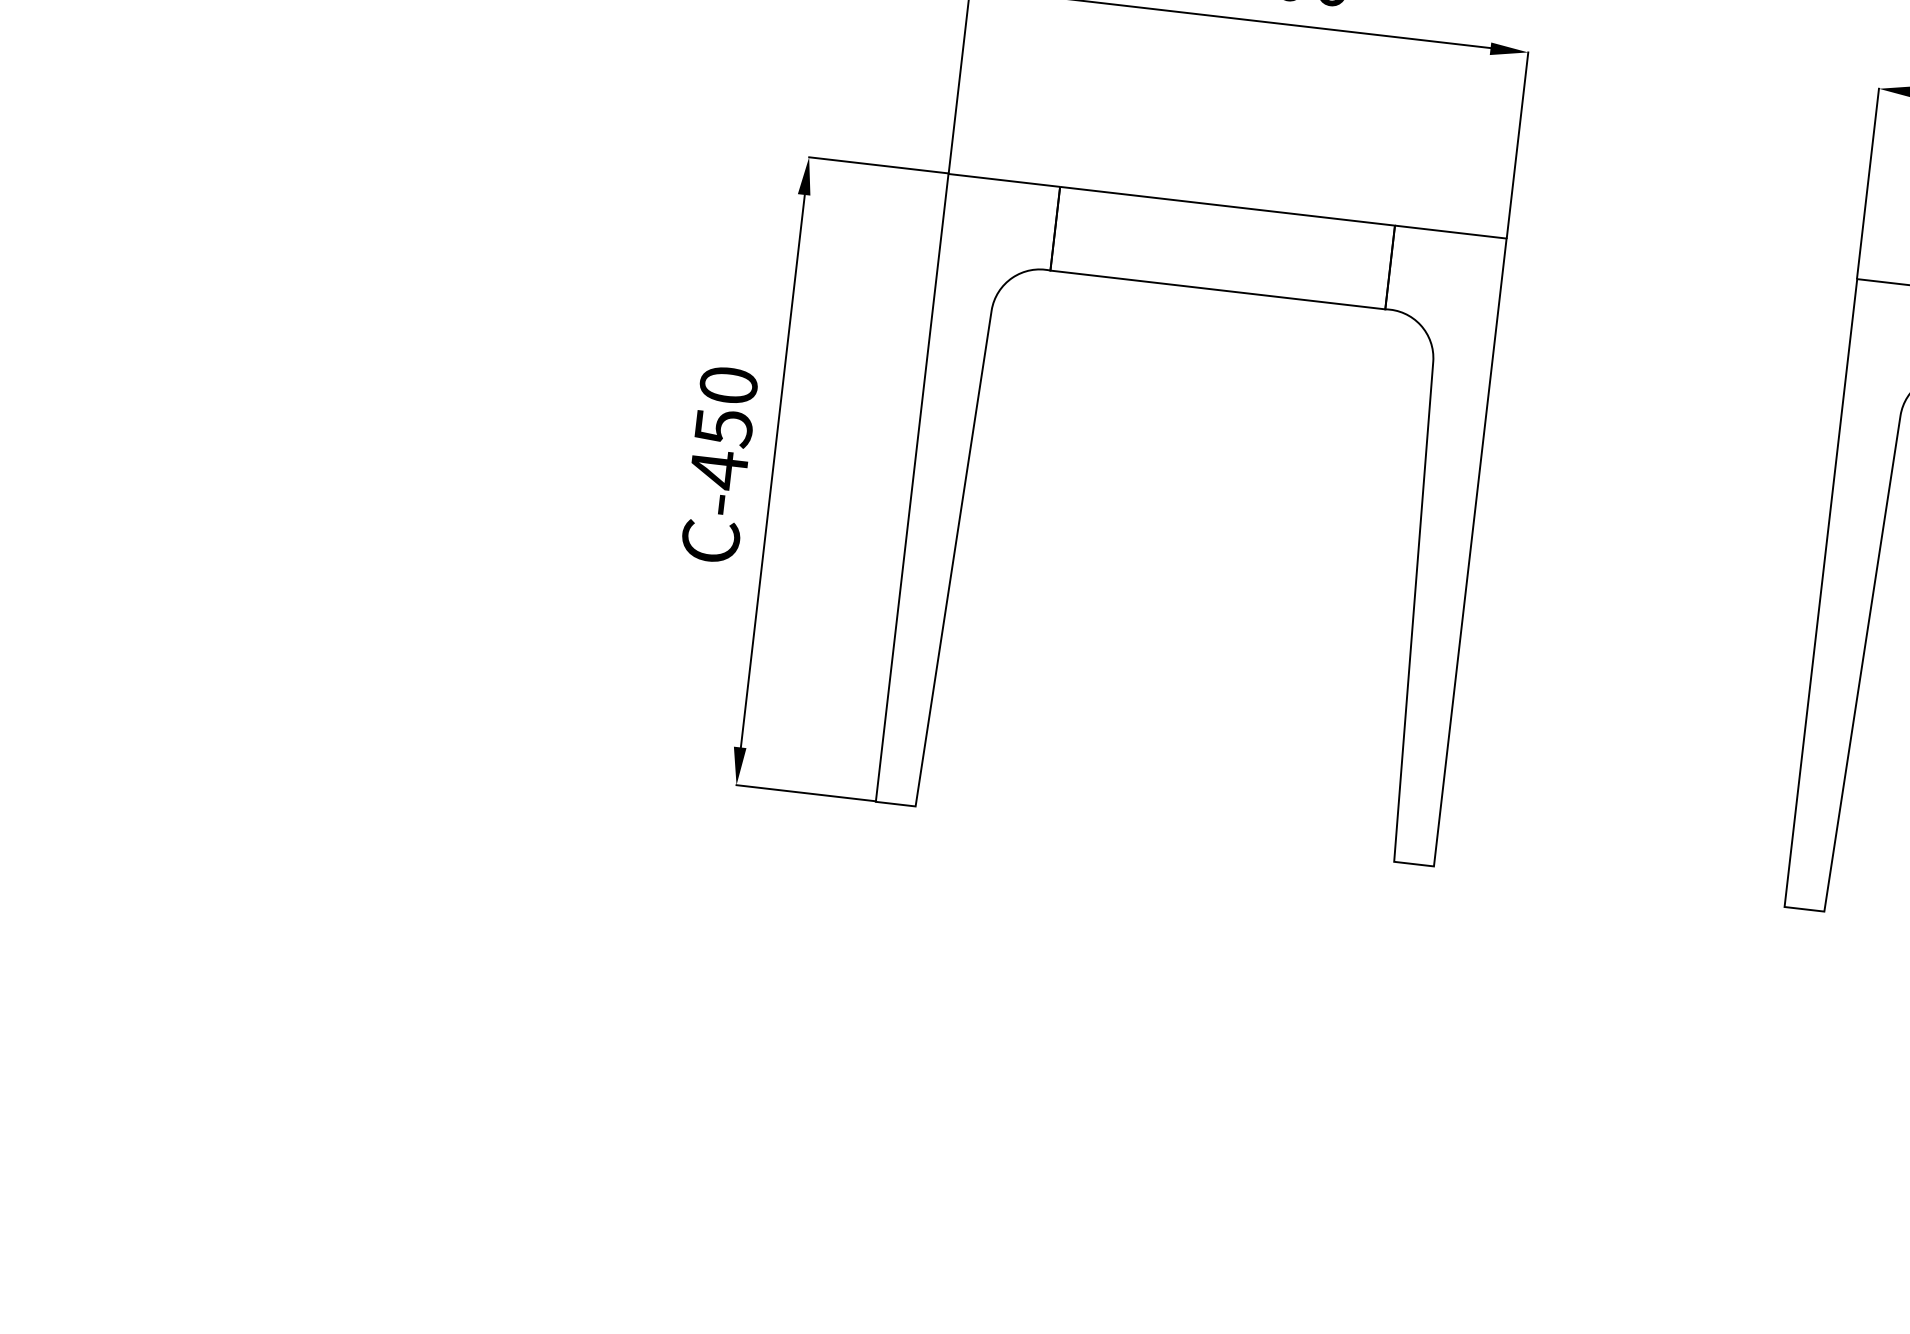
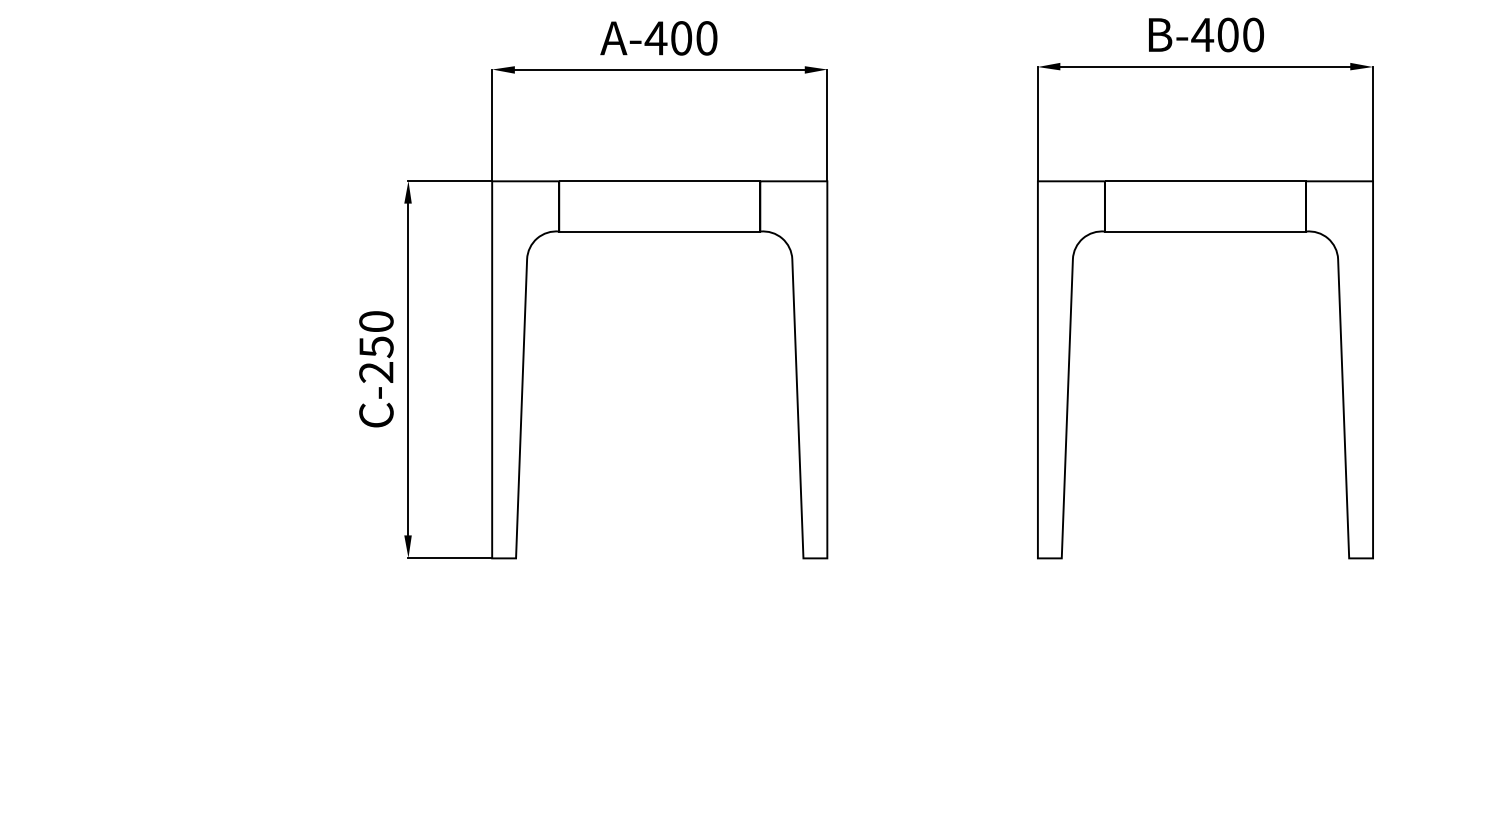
text: (719, 470) -> (376, 372), C-450 -> C-250

